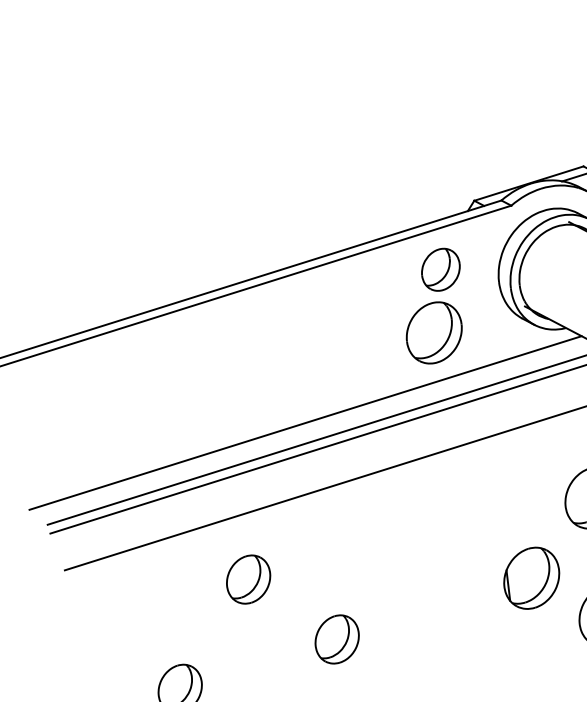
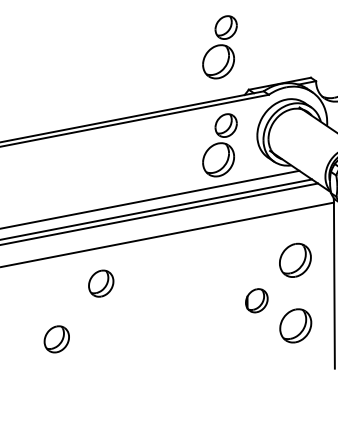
part: (412, 130) -> (219, 47), added
part: (531, 578) -> (256, 300), size x0.7
part: (337, 640) -> (146, 322), removed

